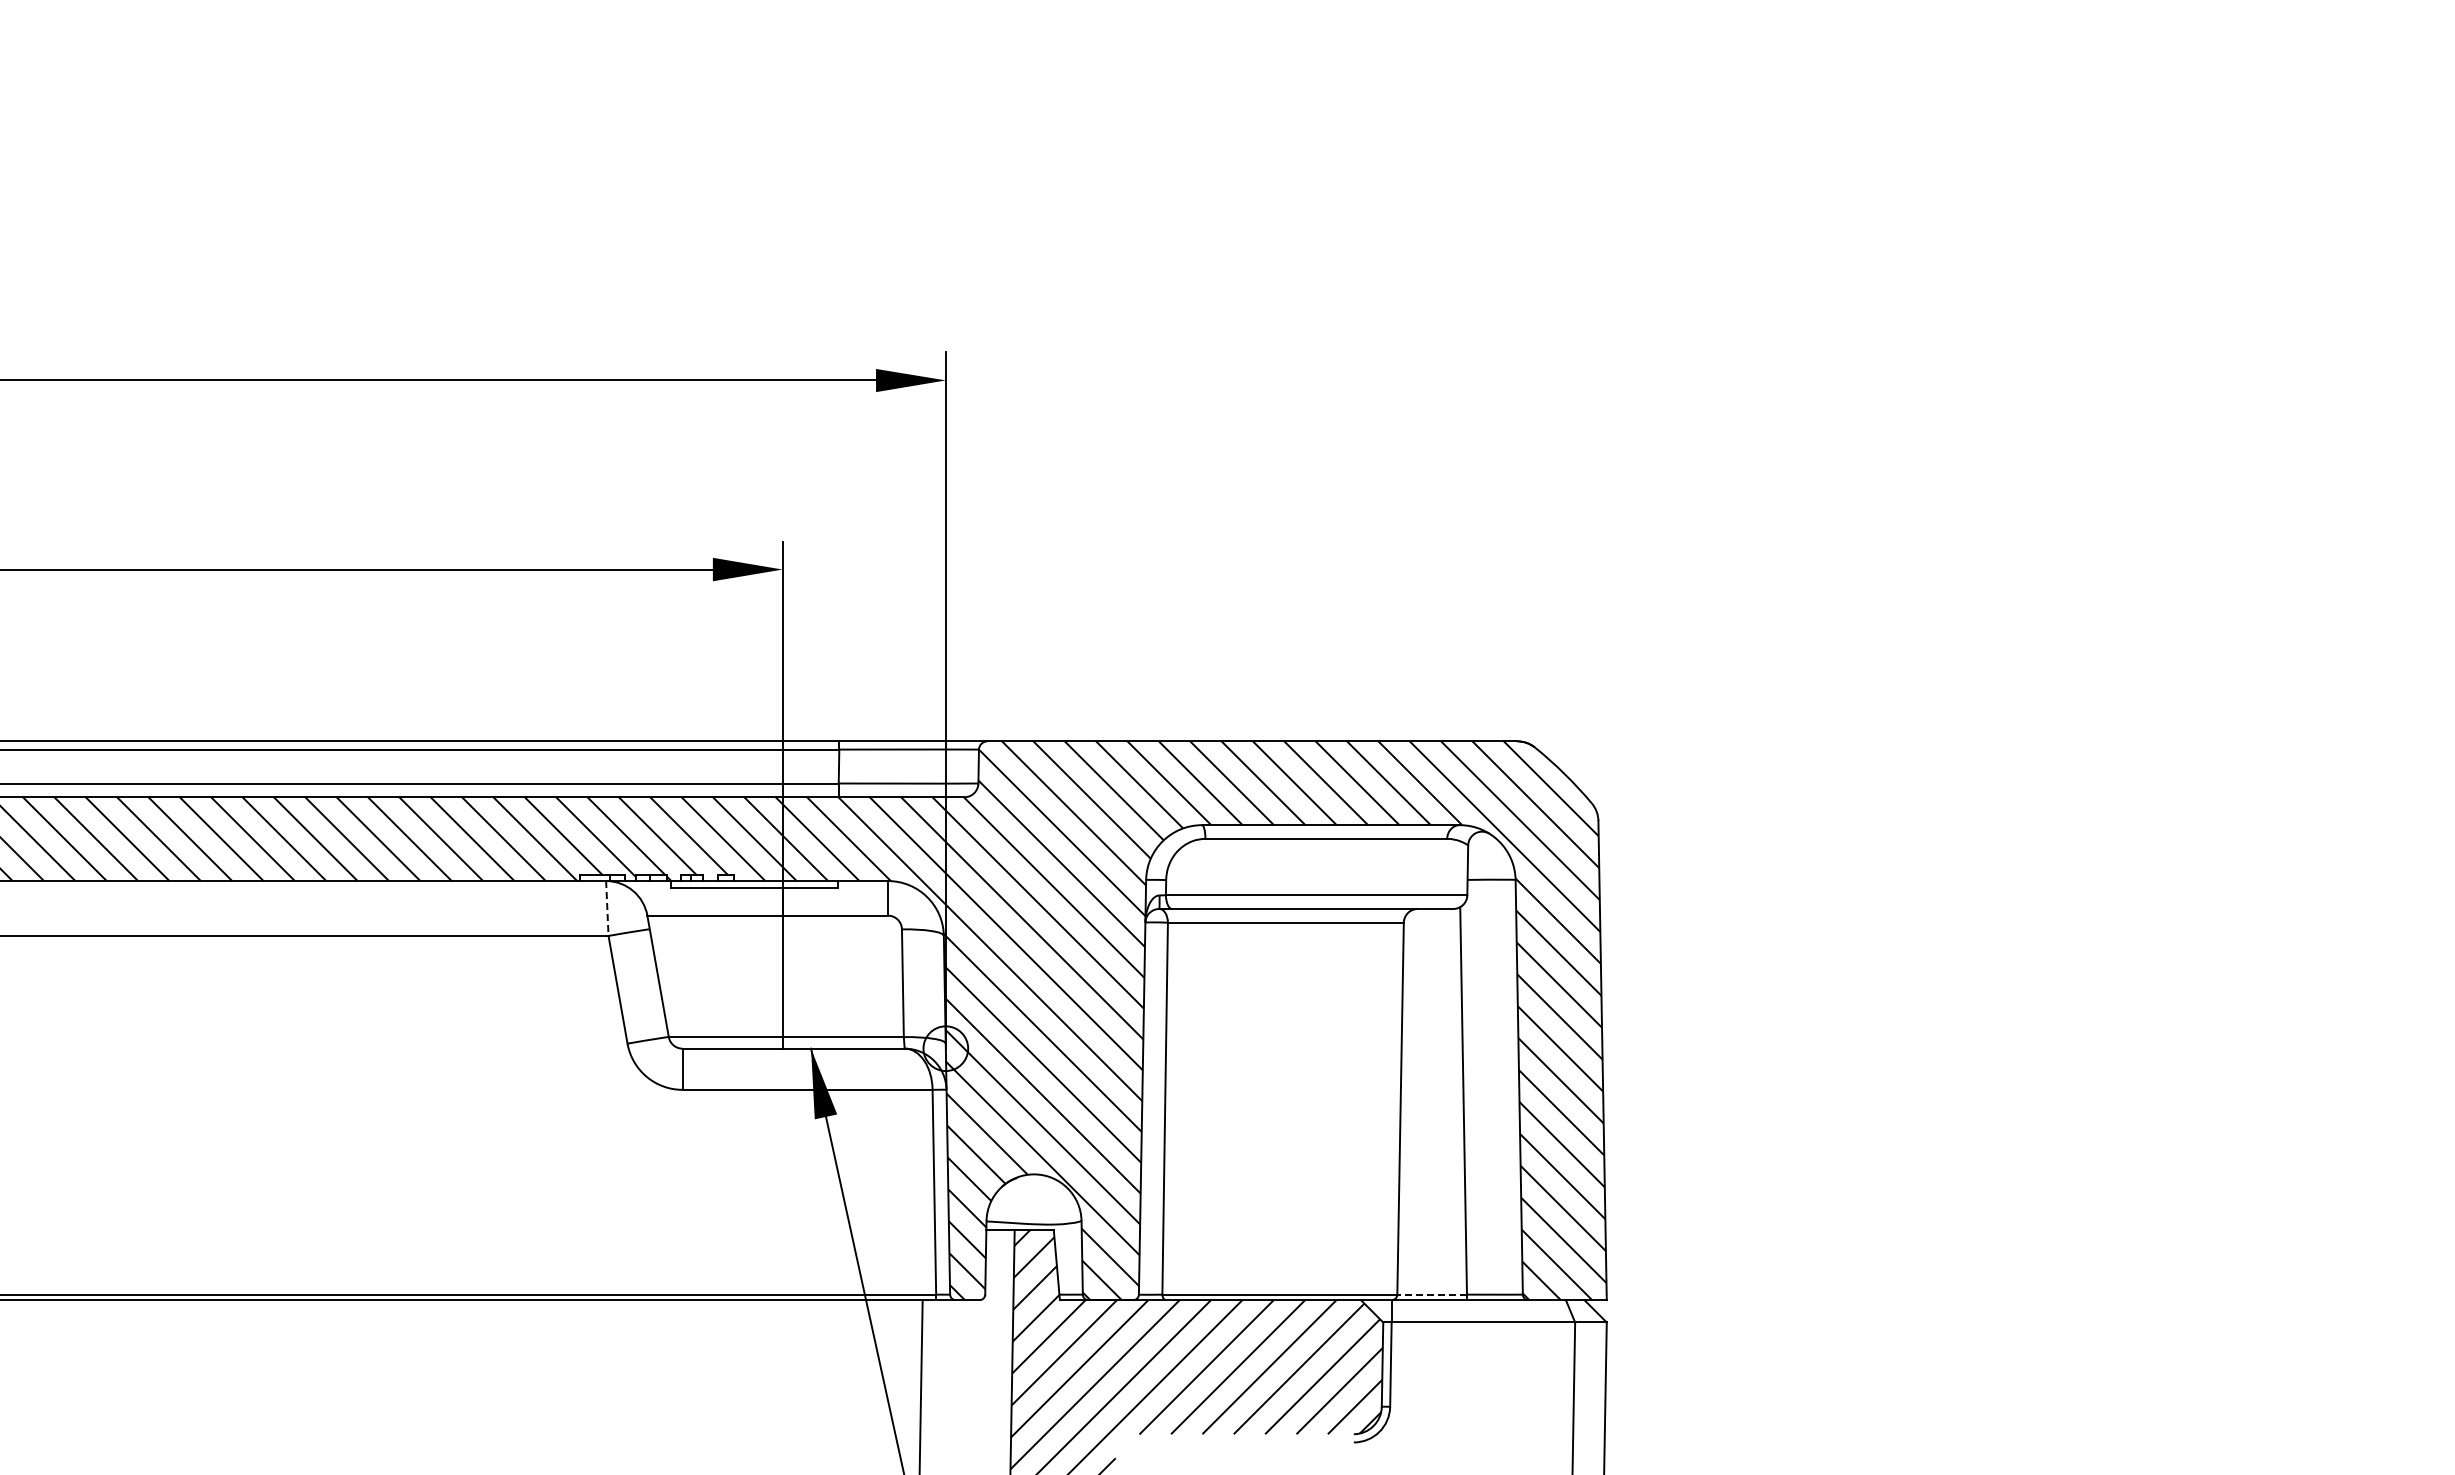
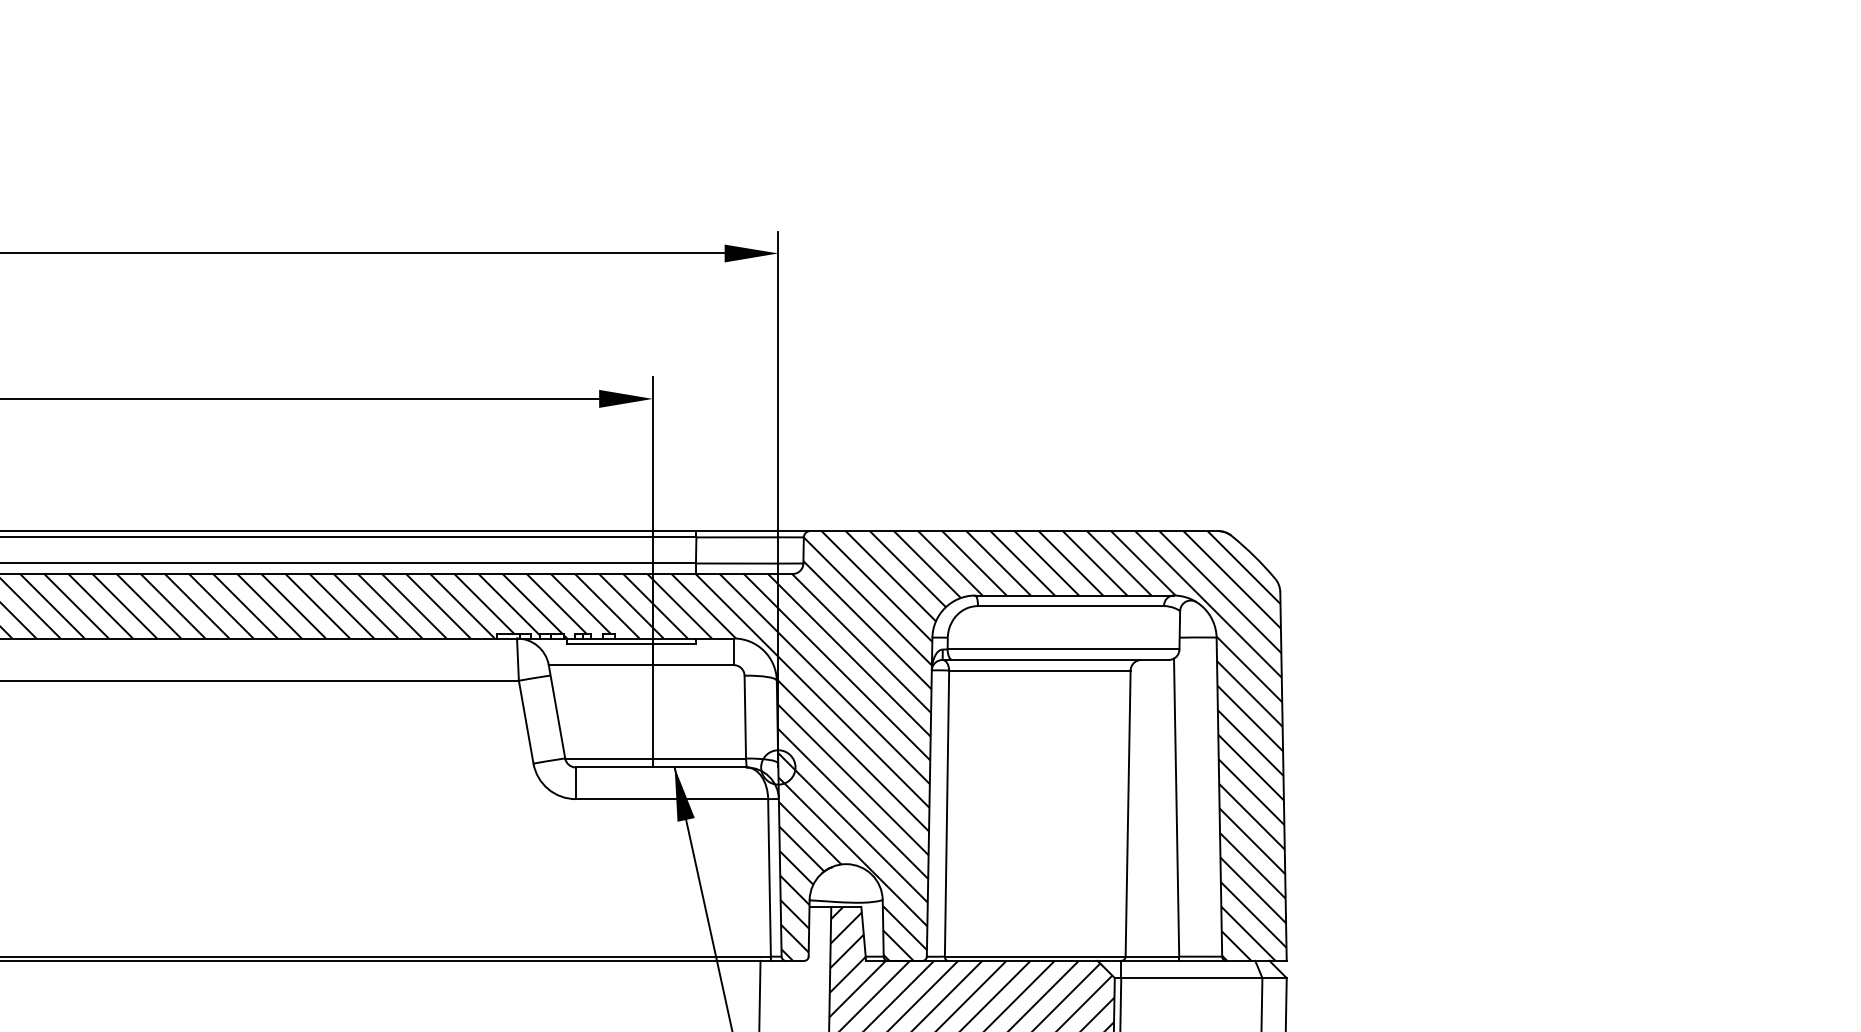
line: (607, 909) -> (518, 660), dashed -> solid
line: (1432, 1294) -> (1152, 956), dashed -> solid

